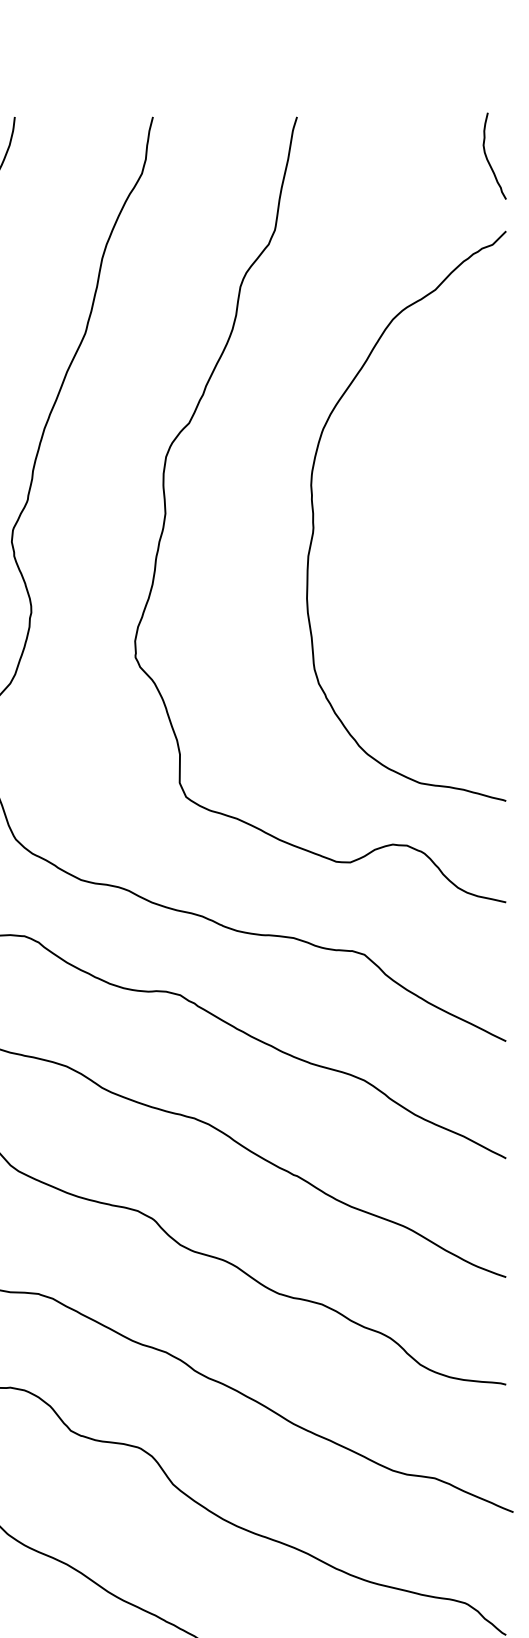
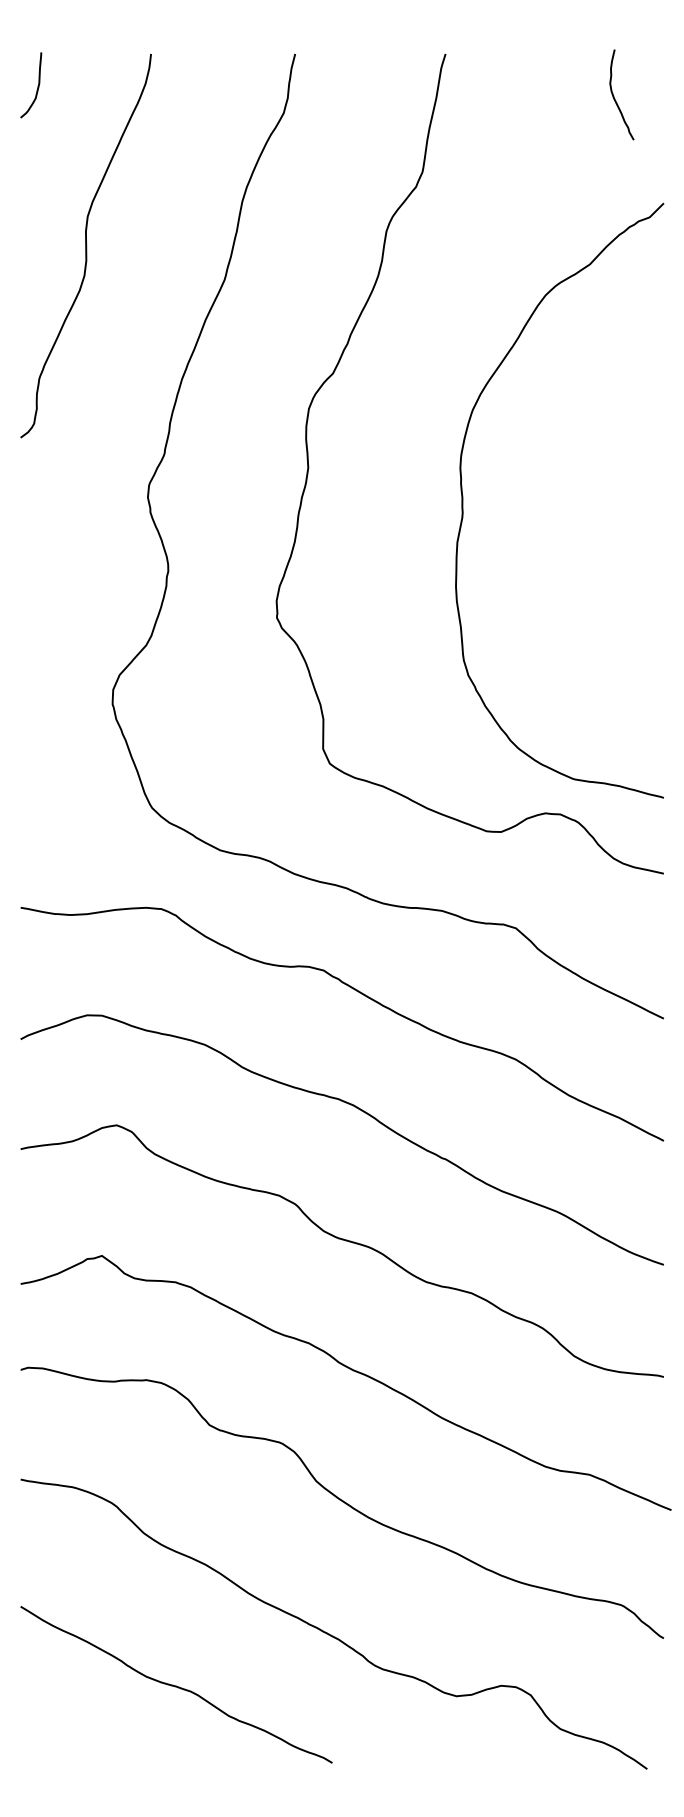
curve: (488, 159) -> (615, 98), moved
curve: (314, 516) -> (463, 500), moved

